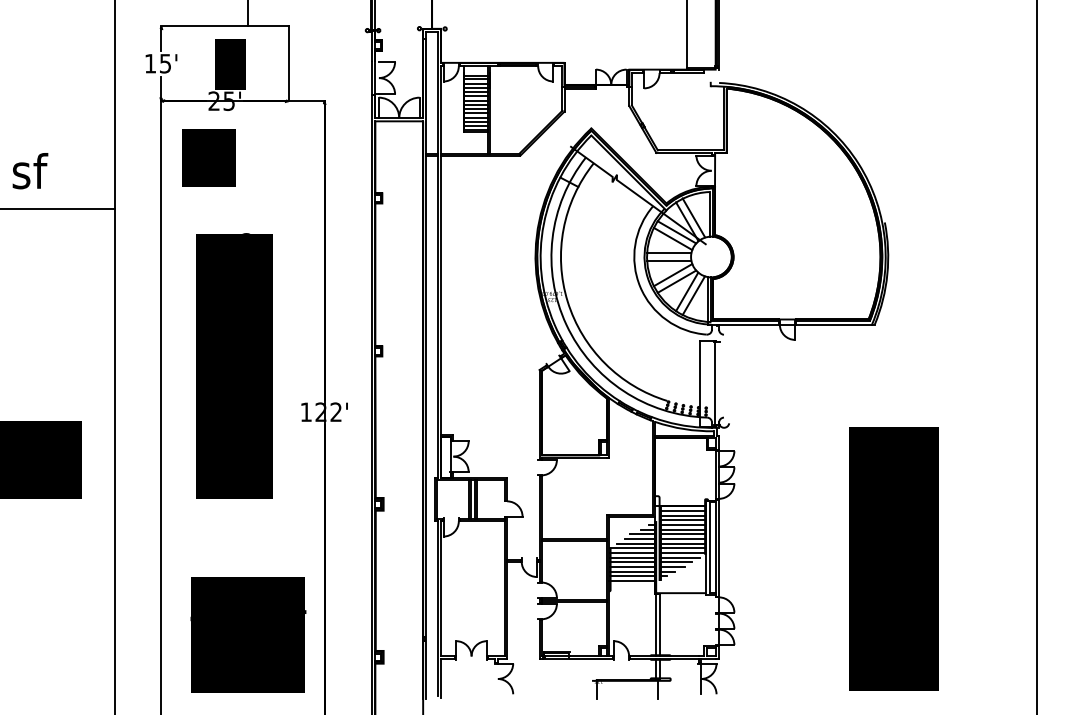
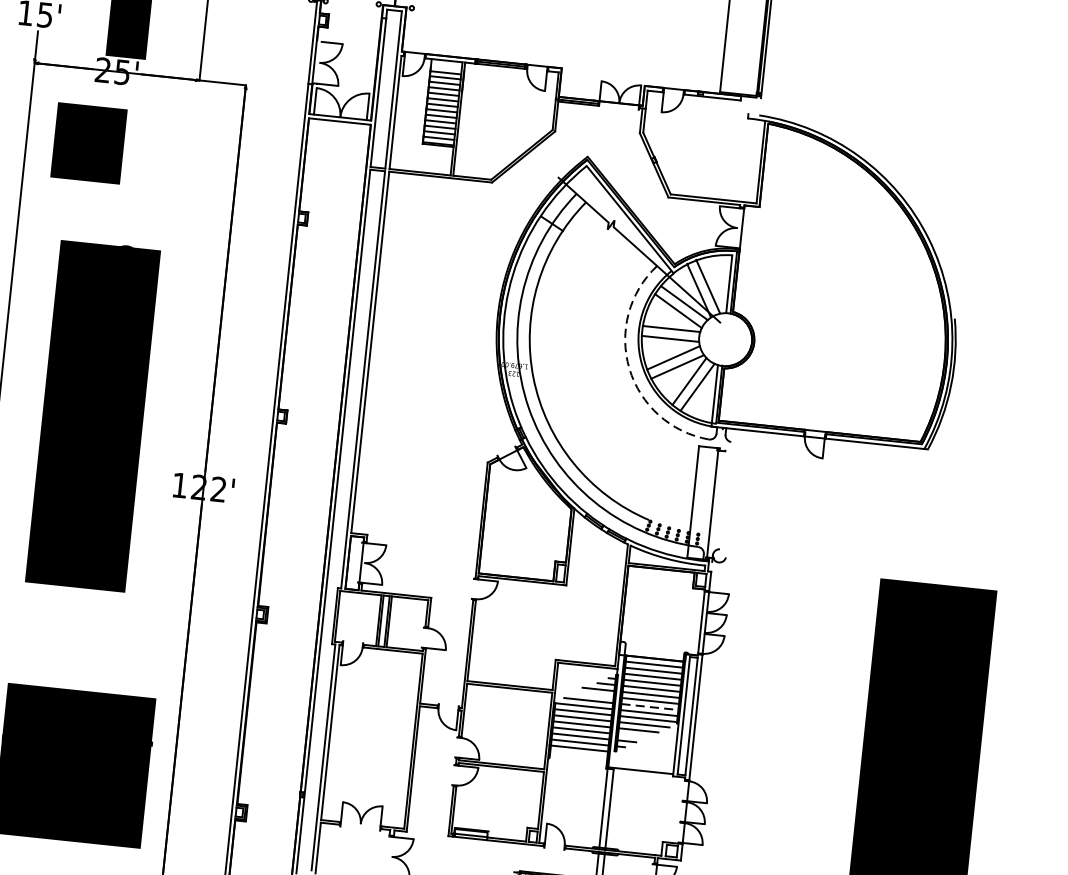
arc: (640, 286) -> (629, 368), solid -> dashed
line: (639, 539) -> (594, 695), removed
line: (683, 543) -> (650, 706), solid -> dashed
line: (673, 567) -> (634, 736), removed

